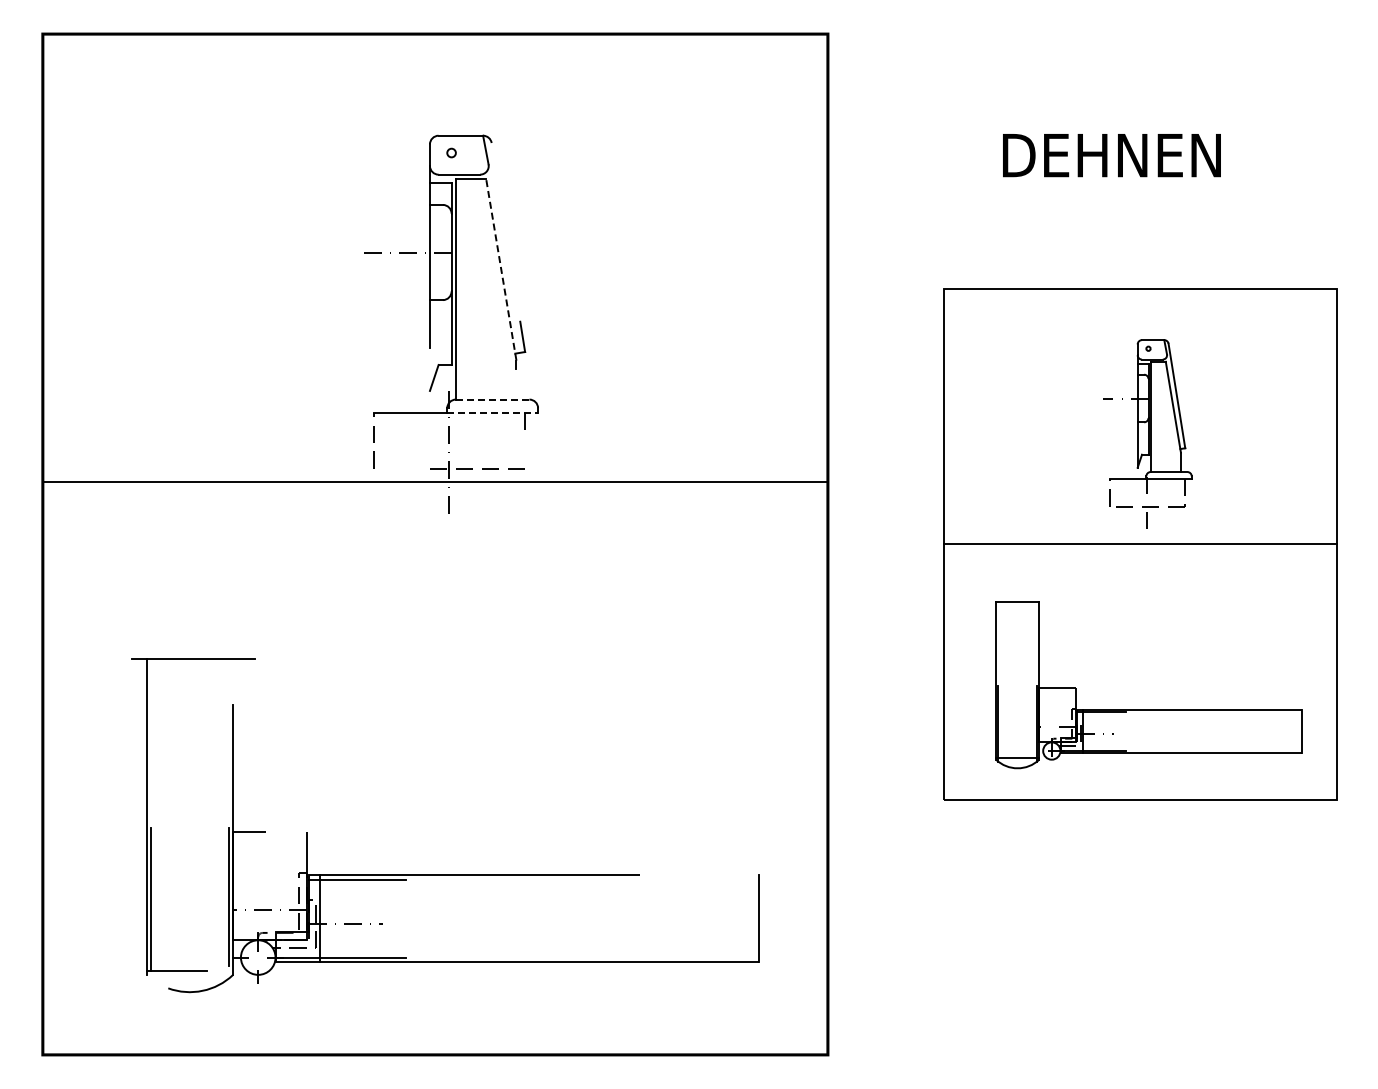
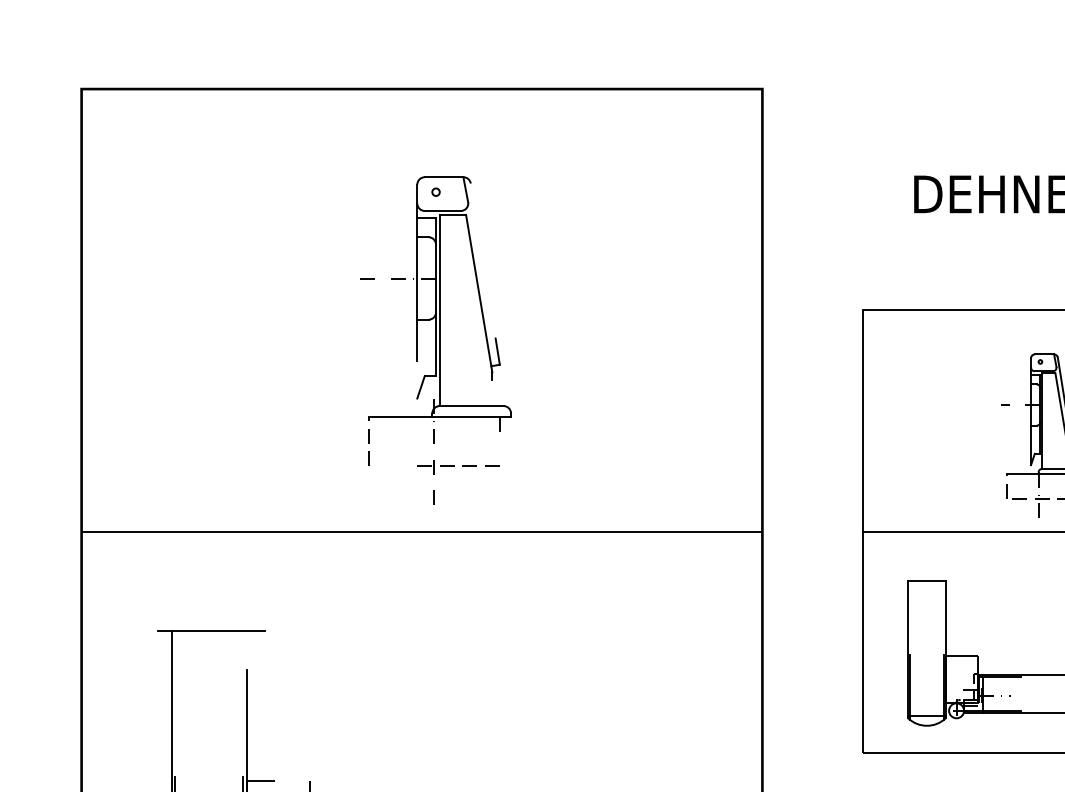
line: (501, 269) -> (479, 293), dashed -> solid
line: (492, 399) -> (471, 405), dashed -> solid
line: (493, 412) -> (472, 417), dashed -> solid
line: (434, 482) -> (421, 531), moved

